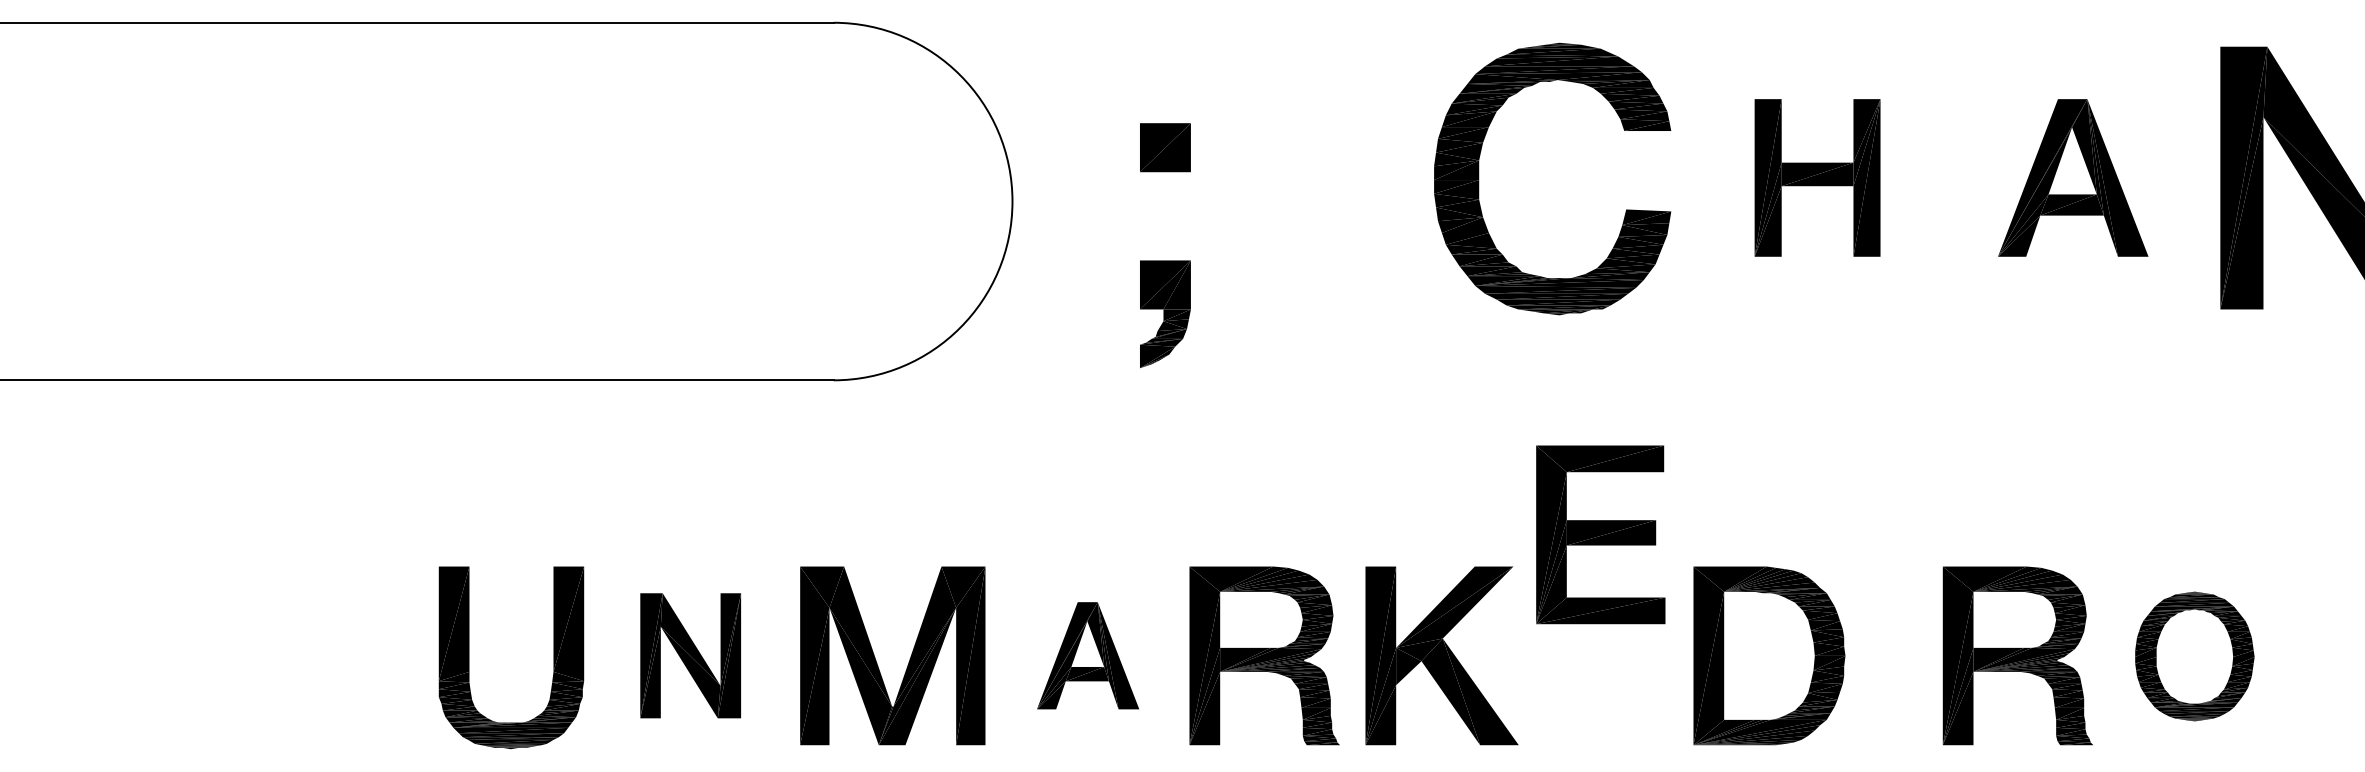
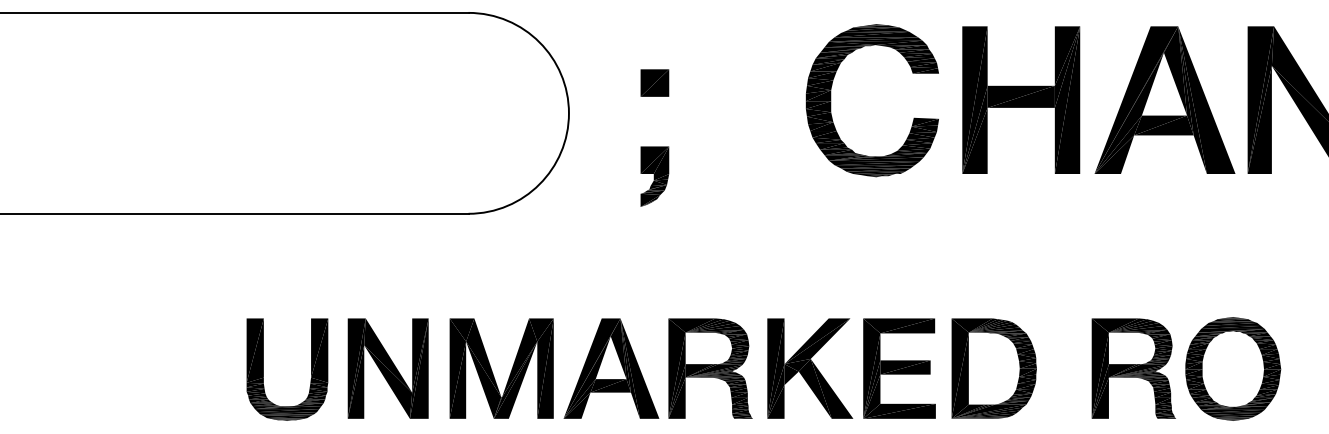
part: (1817, 176) -> (1021, 99), size x1.67
part: (2072, 176) -> (1164, 99), size x1.67
part: (1600, 534) -> (899, 368), moved
part: (689, 655) -> (387, 368), size x1.43
part: (1088, 655) -> (611, 368), size x1.67
part: (2195, 655) -> (1233, 368), size x1.43

